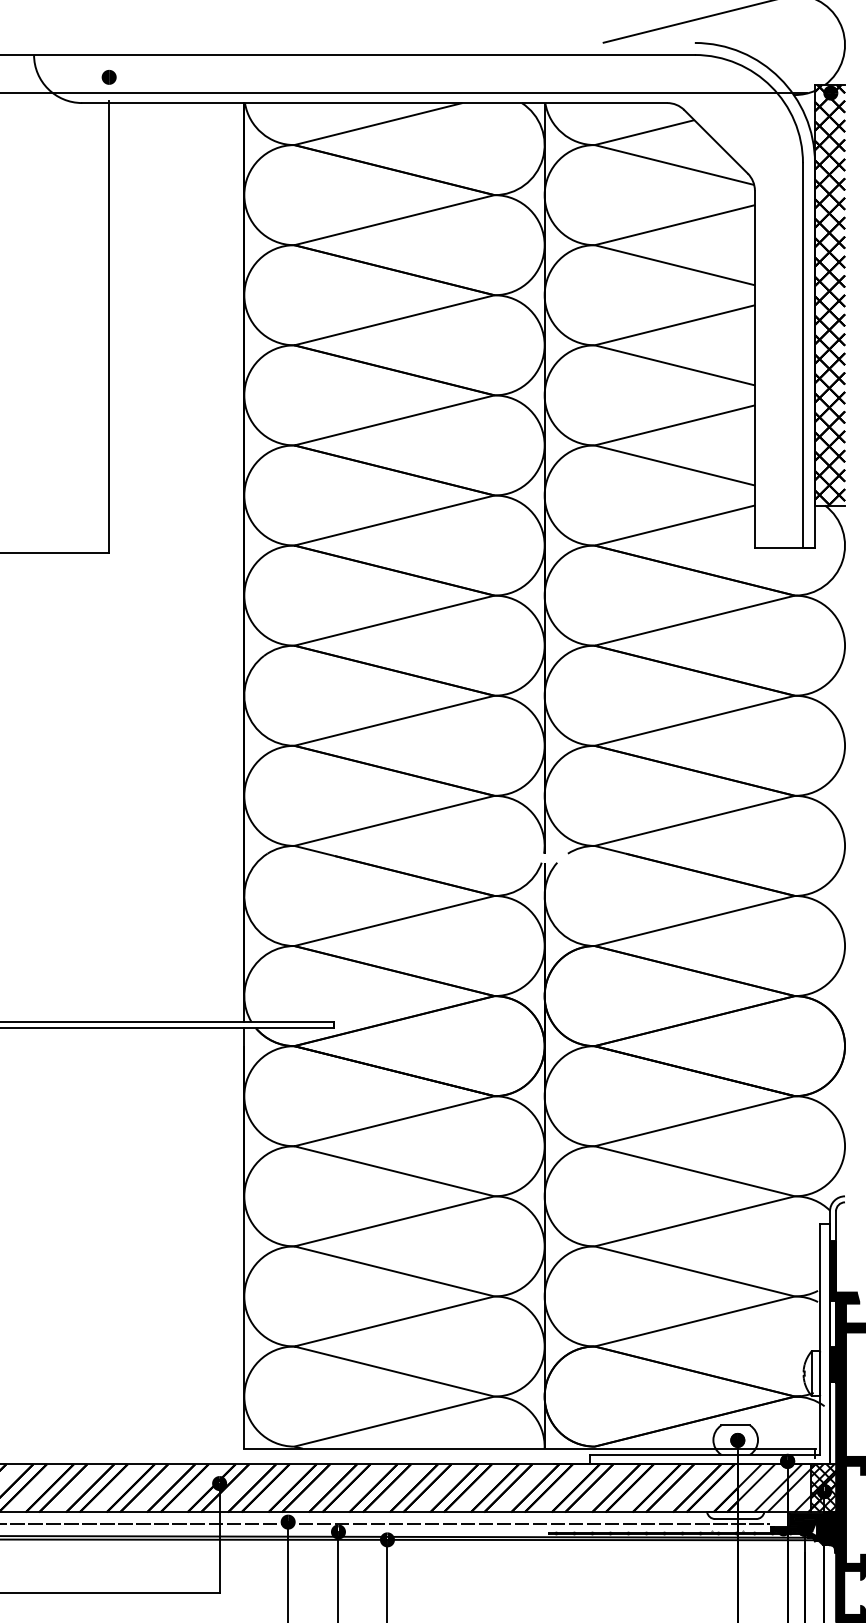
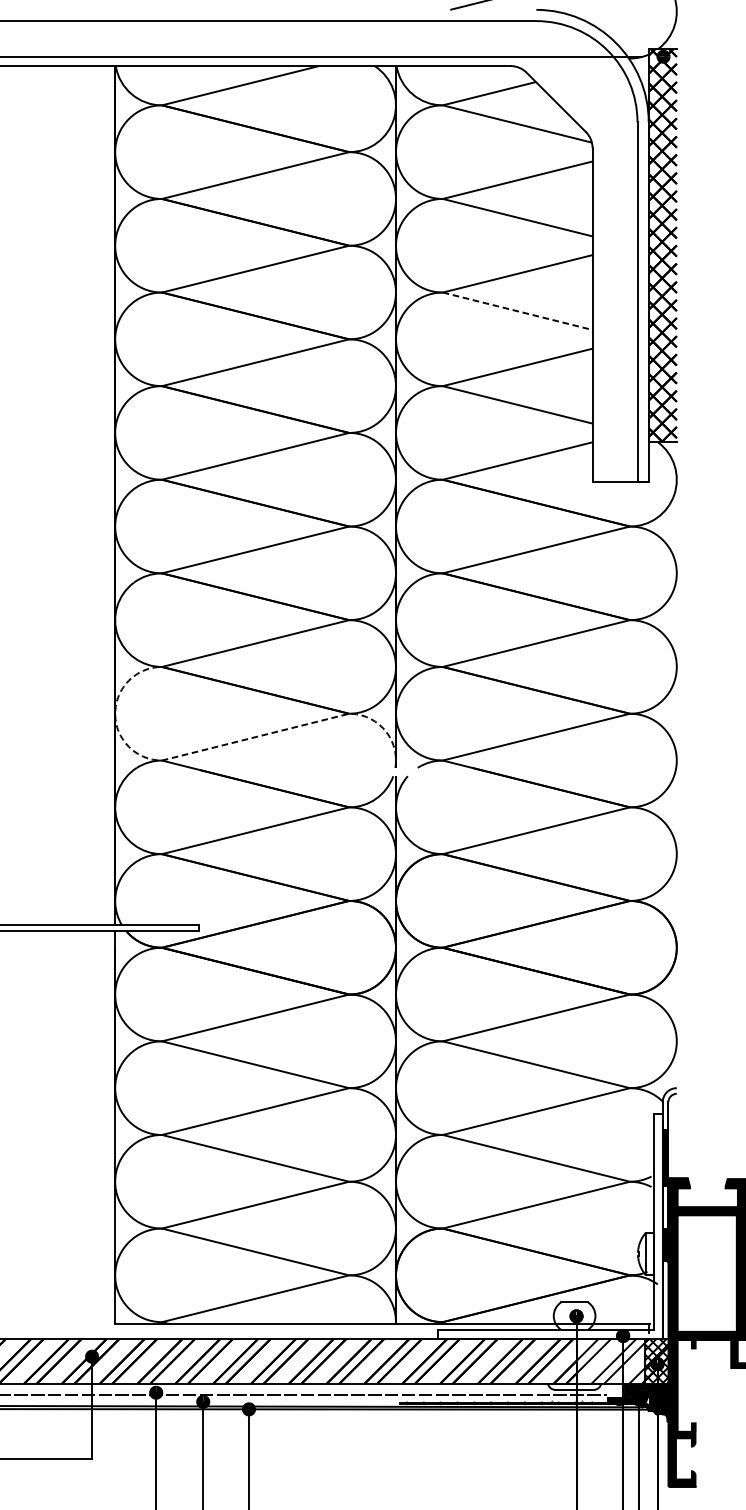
line: (674, 365) -> (517, 311), solid -> dashed
line: (351, 831) -> (215, 747), solid -> dashed

